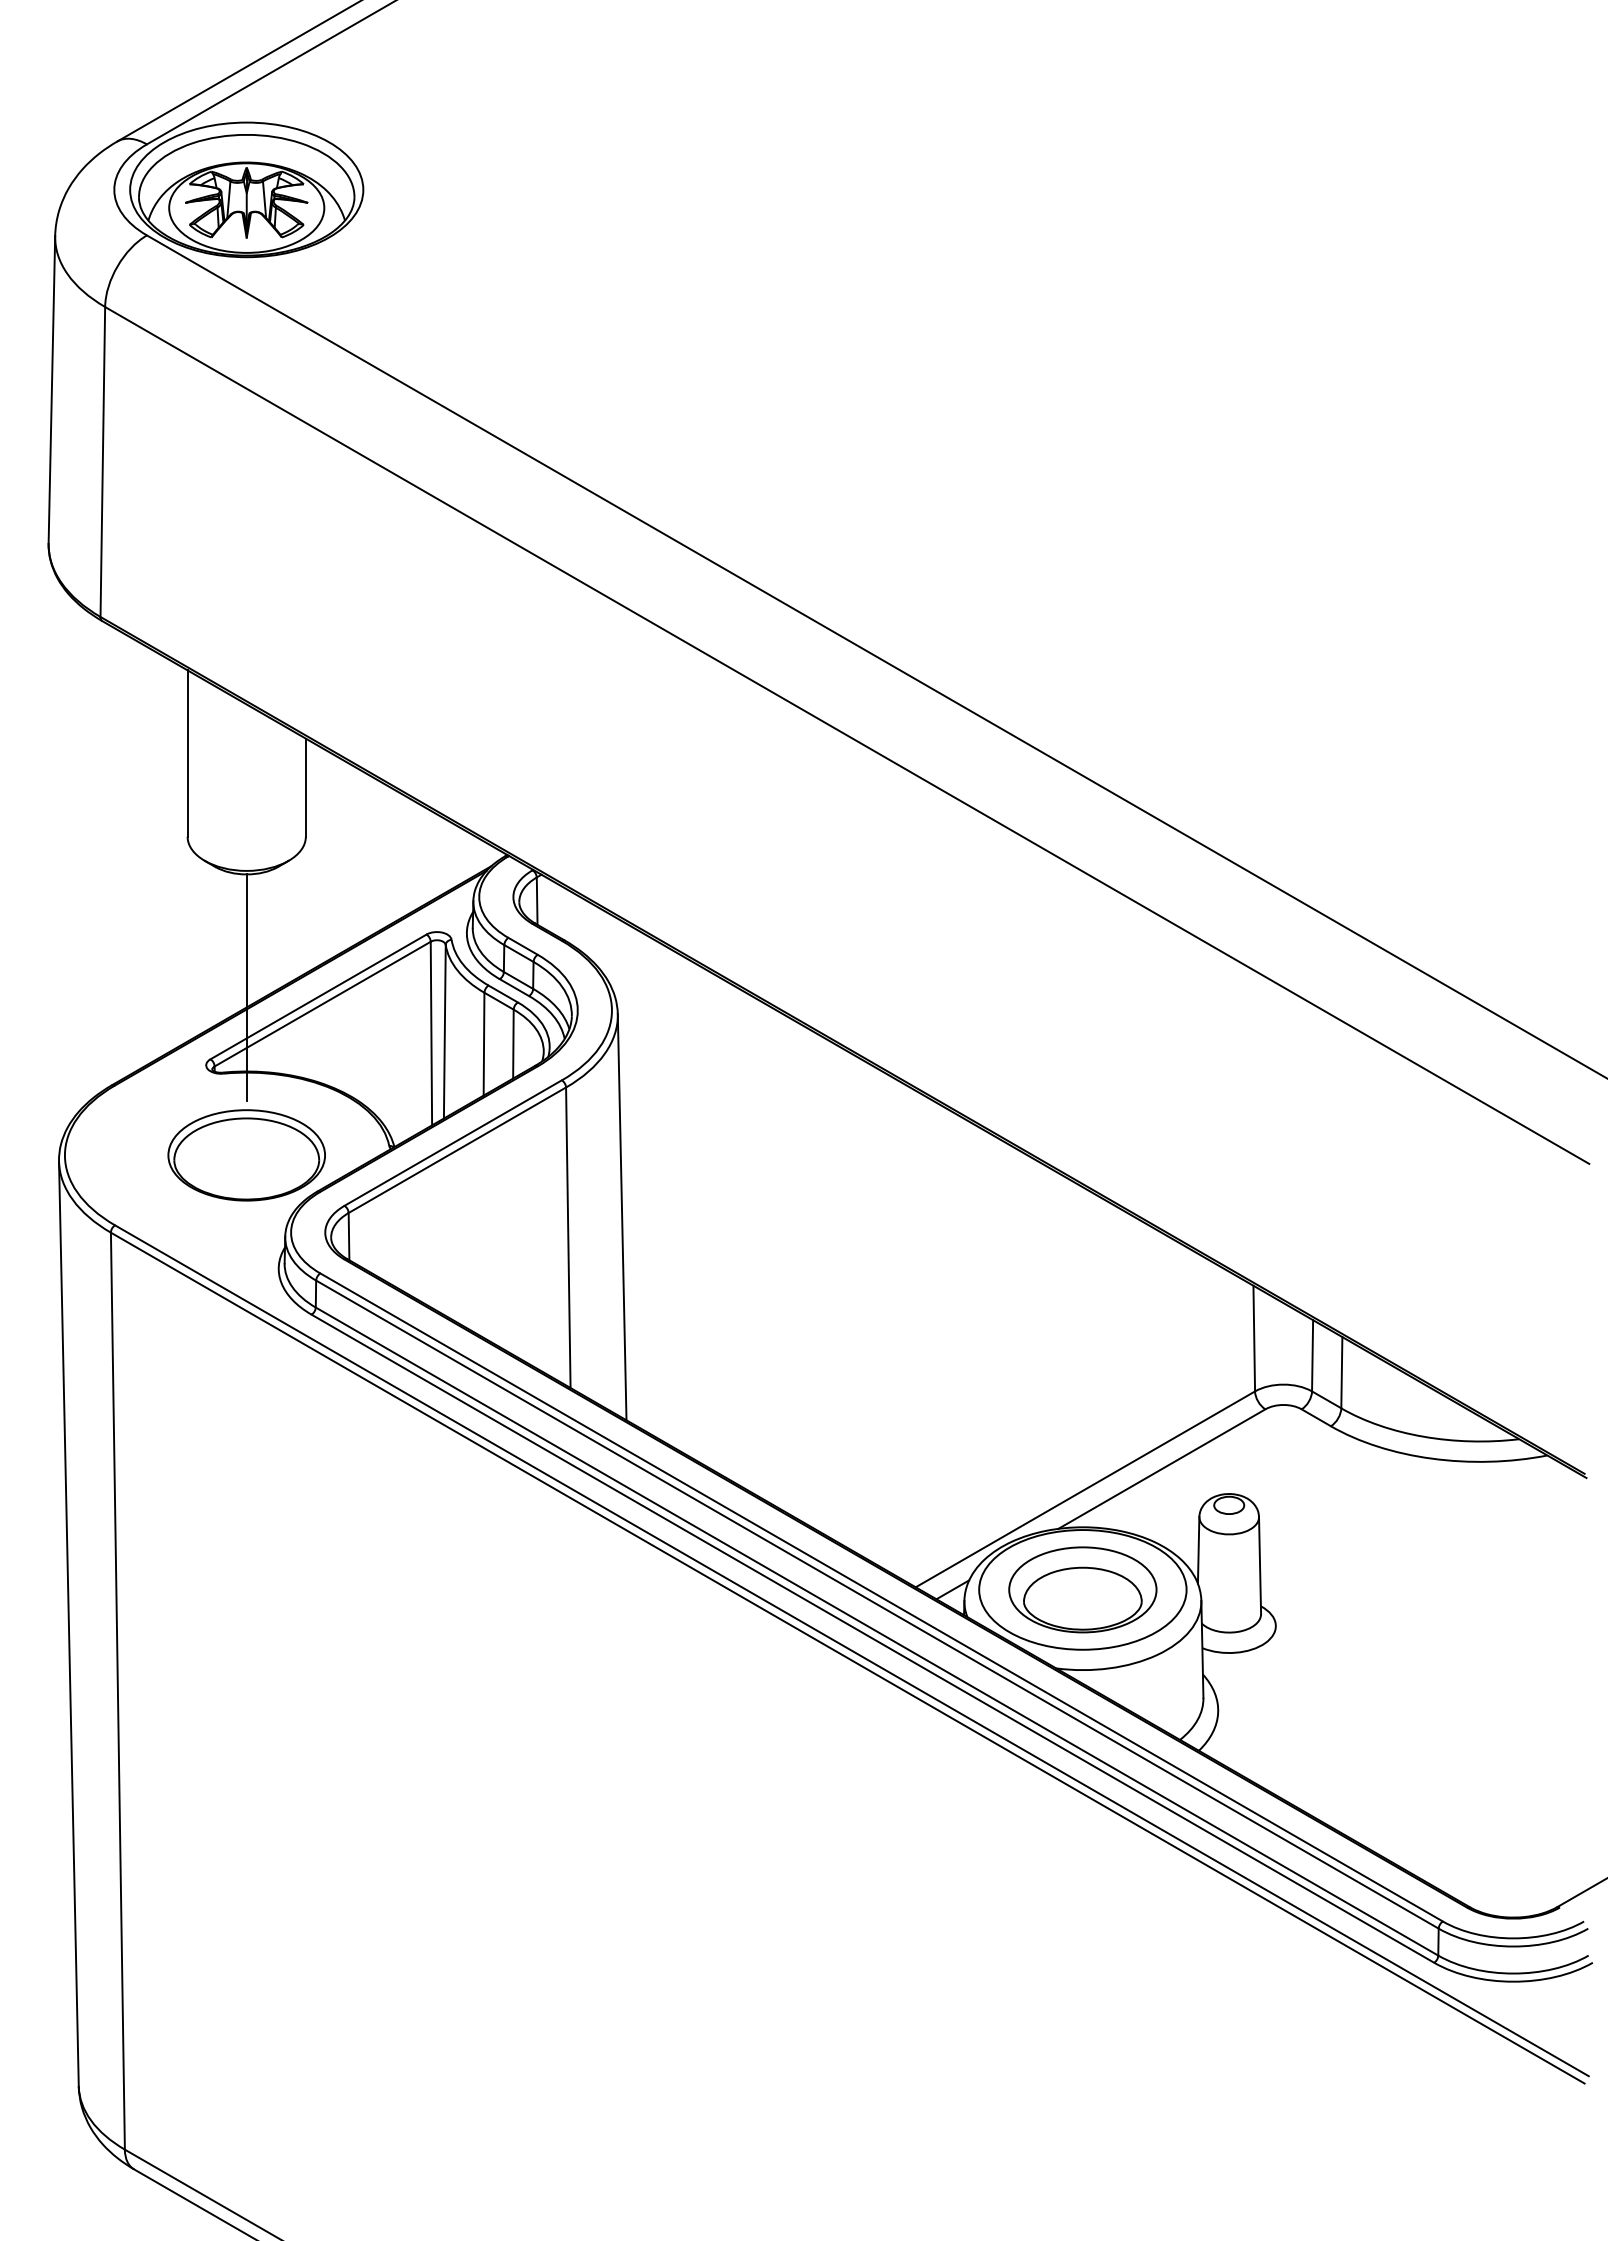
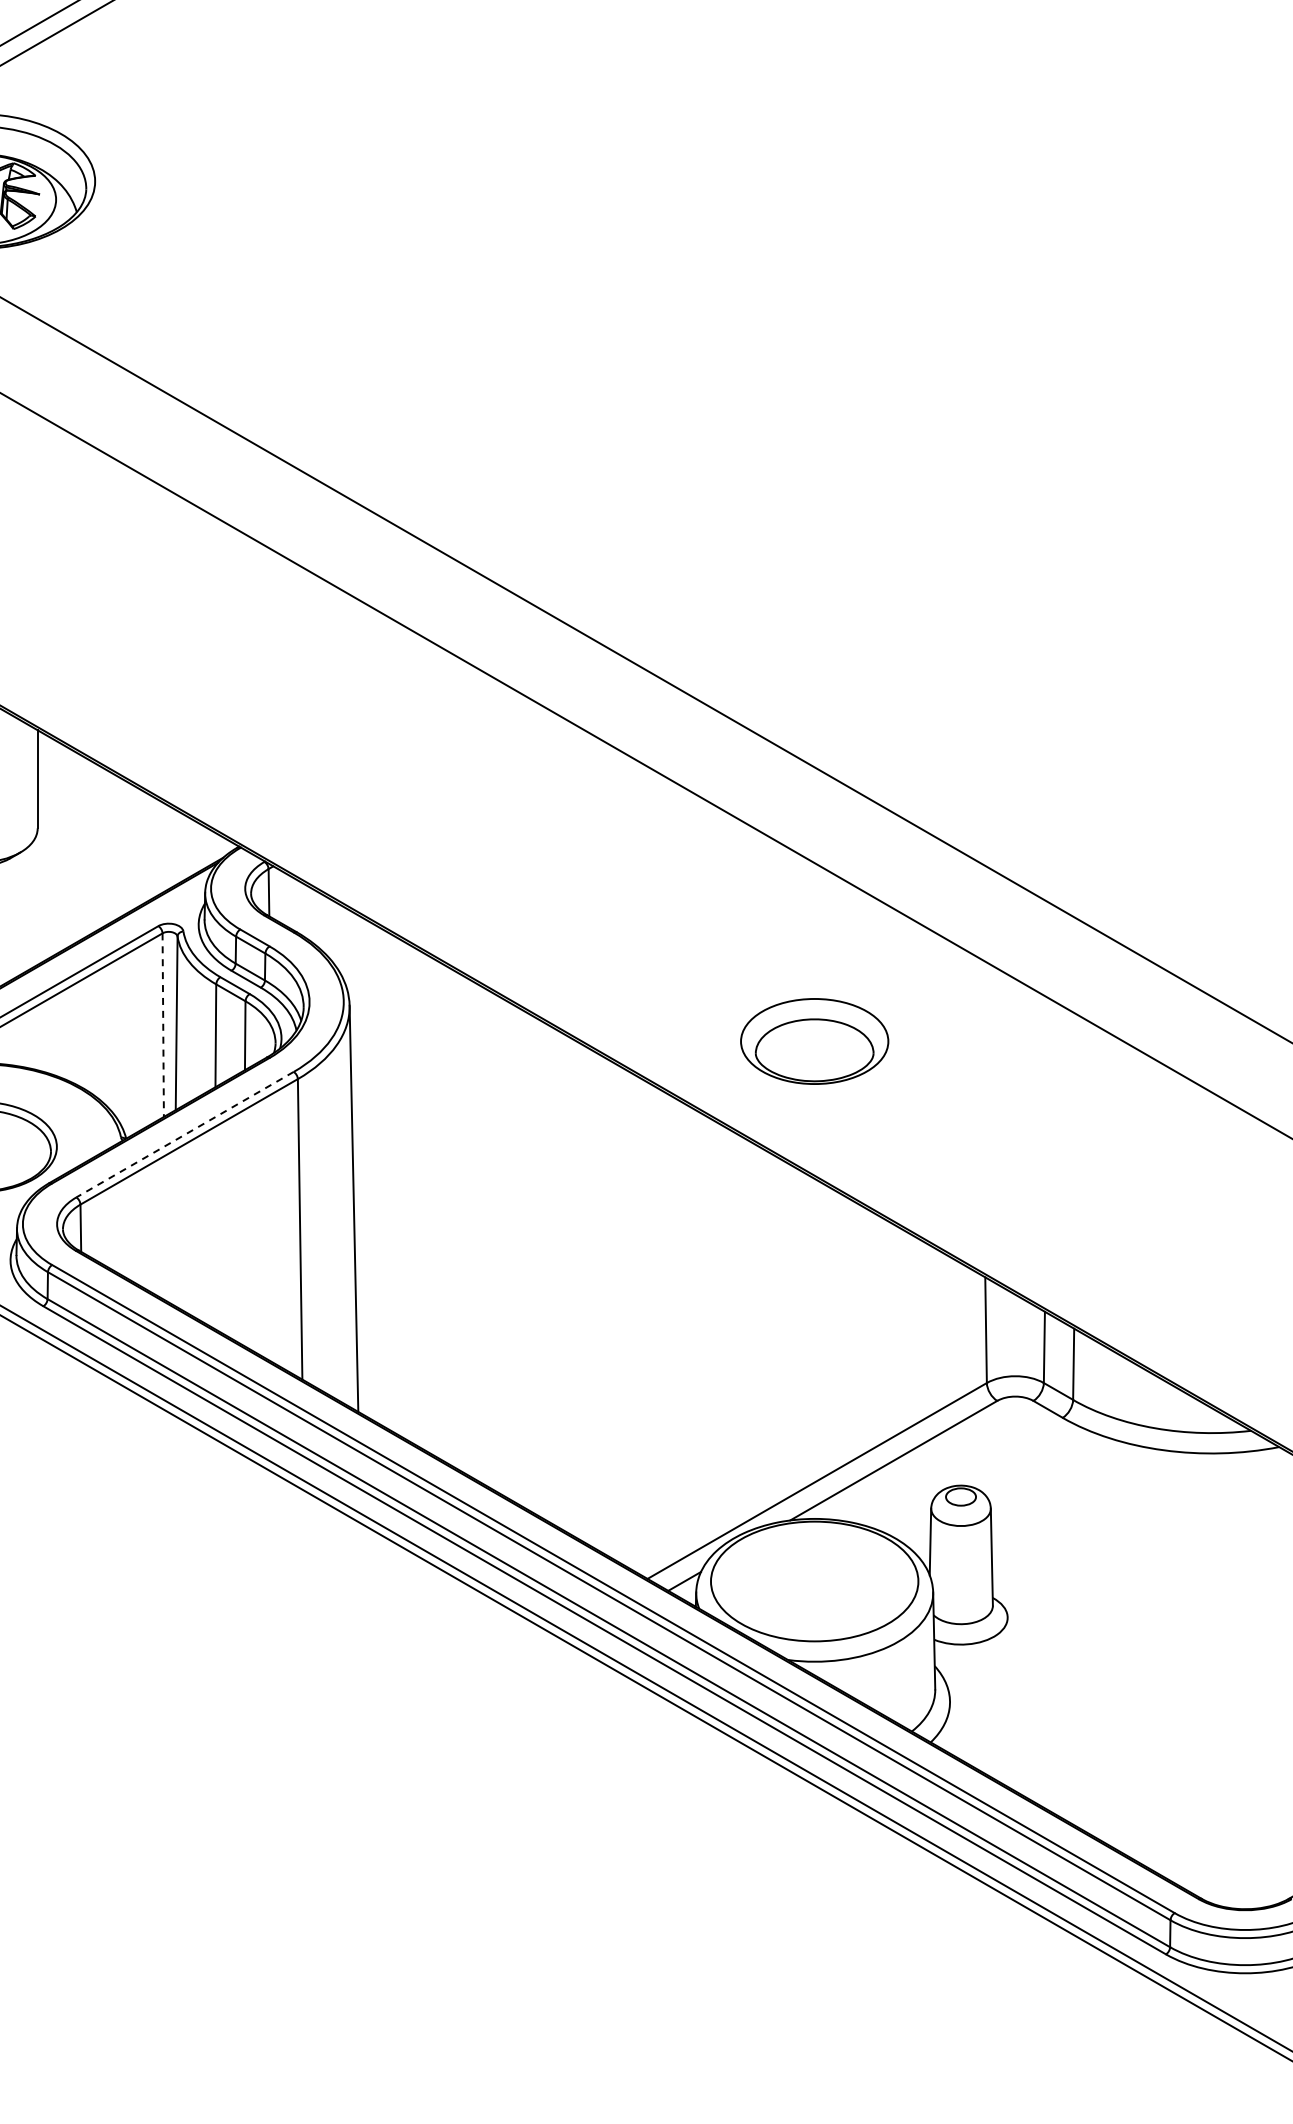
line: (431, 1033) -> (163, 1025), solid -> dashed
line: (453, 1143) -> (185, 1135), solid -> dashed
part: (1082, 1589) -> (814, 1041), moved

